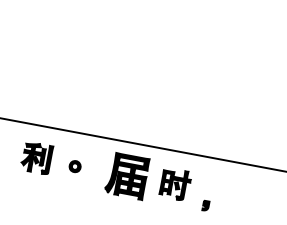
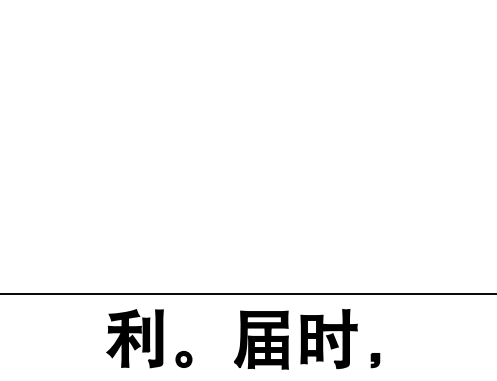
part: (36, 157) -> (134, 338), size x1.43
part: (74, 166) -> (183, 359), moved
part: (175, 184) -> (328, 339), size x1.43

